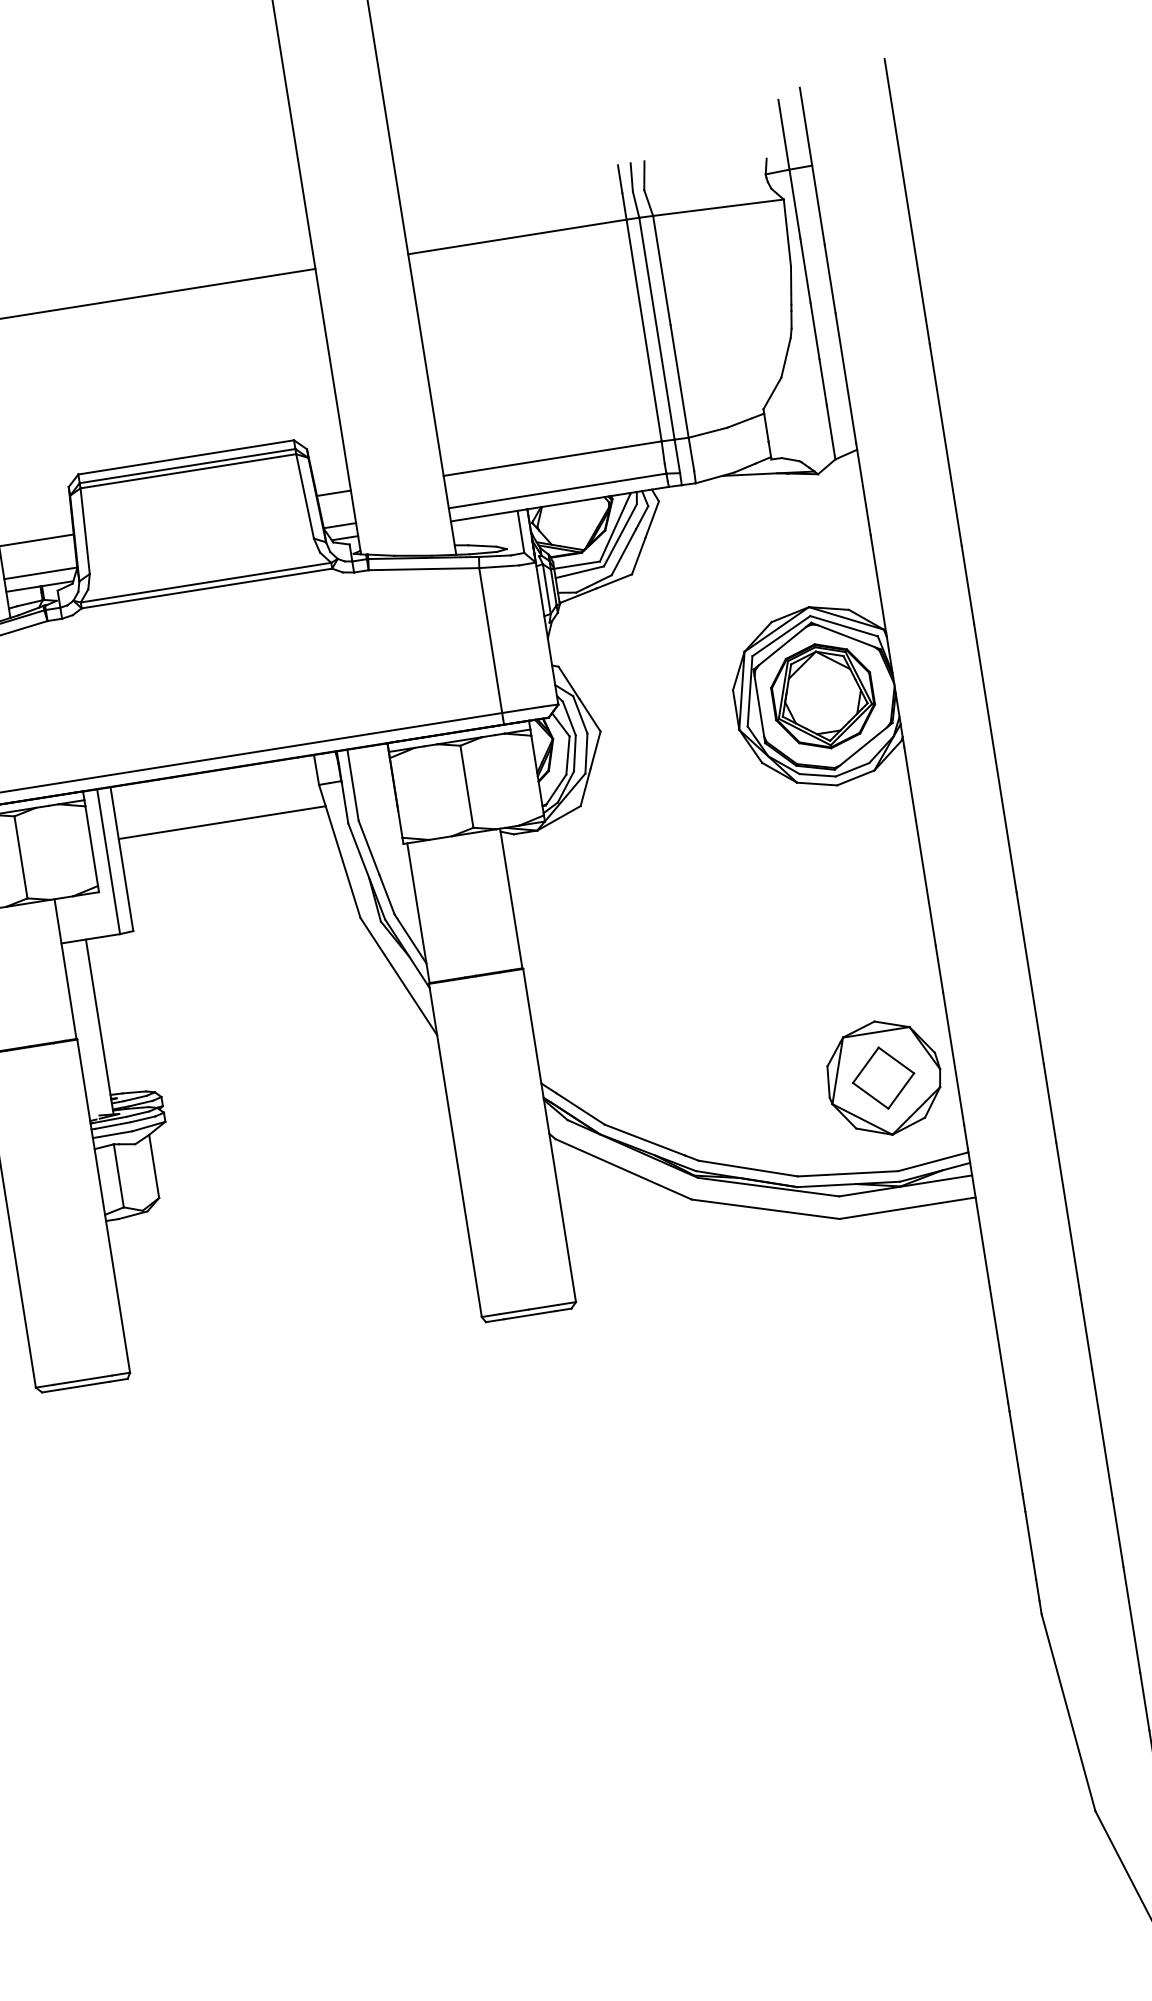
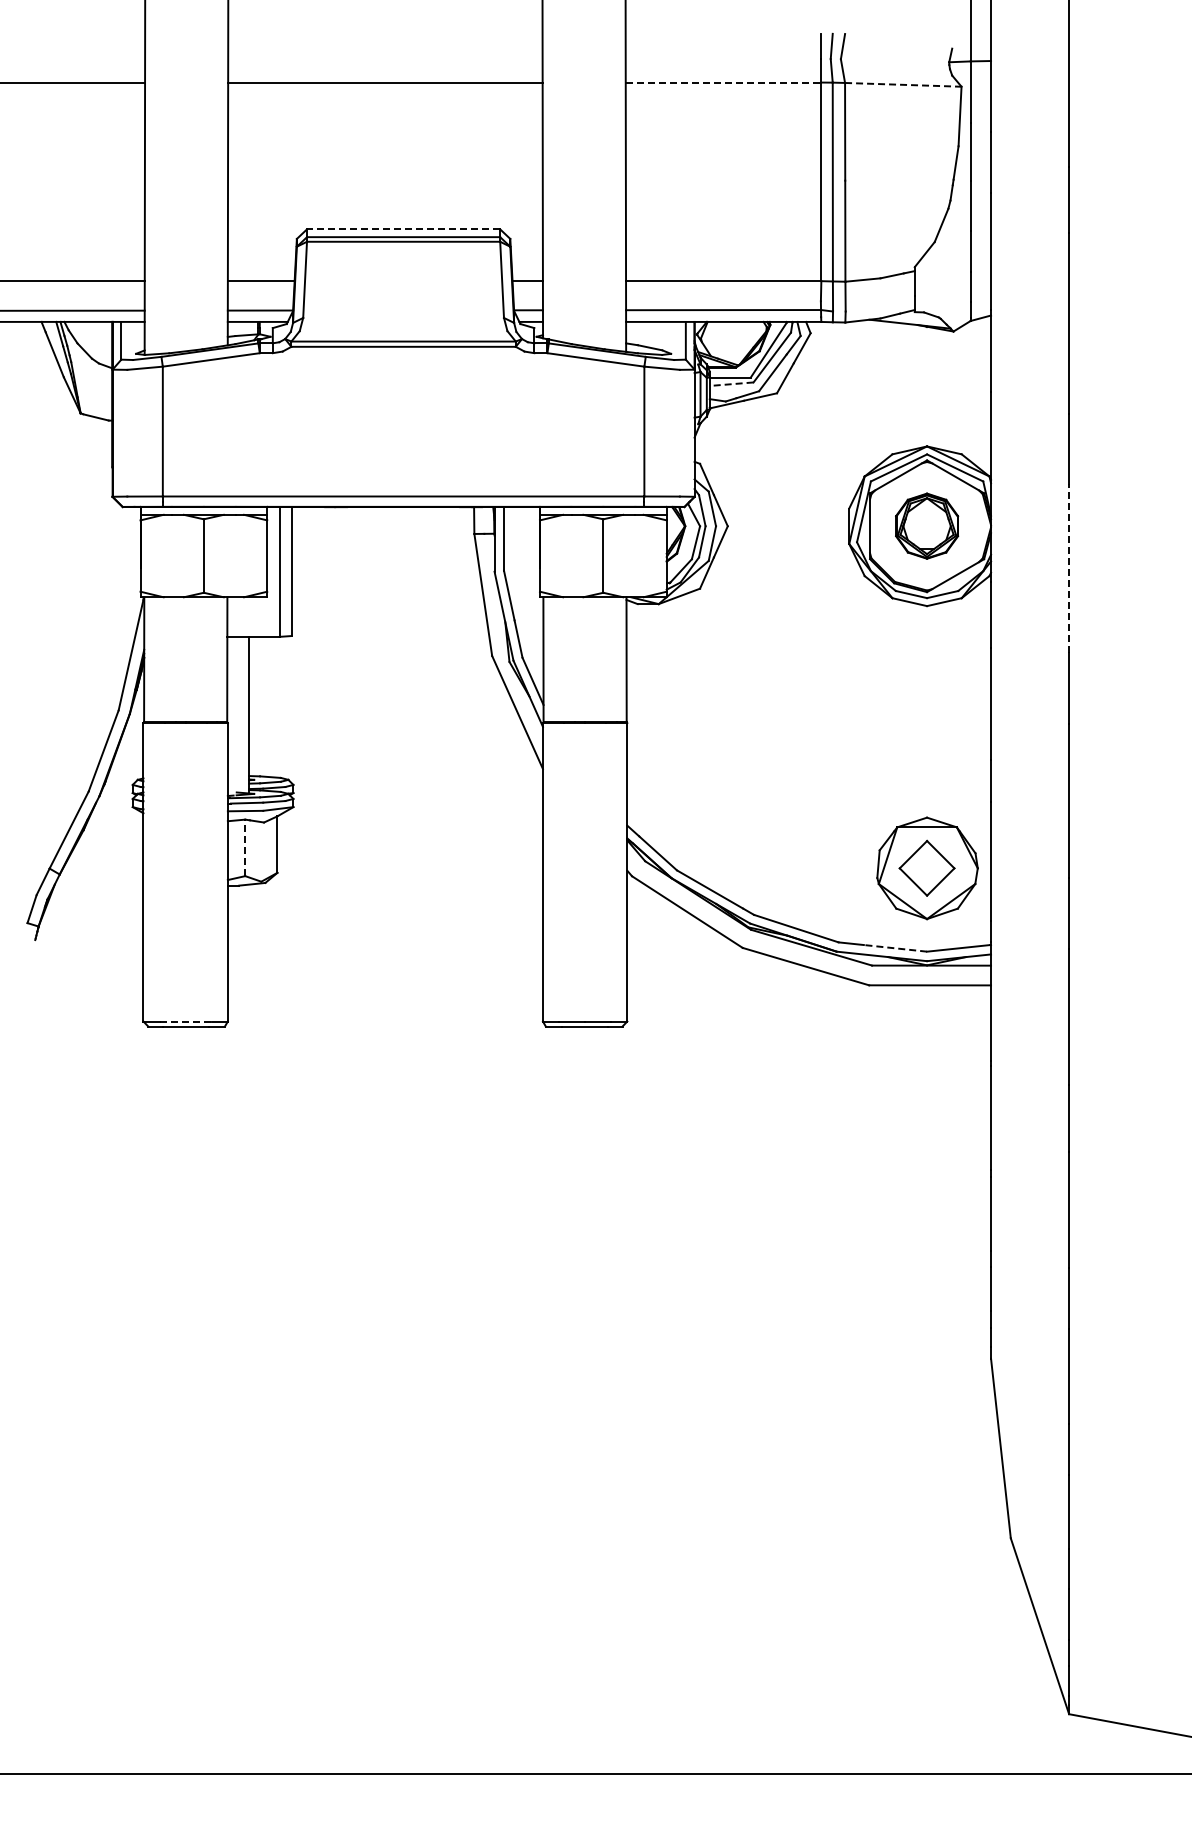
line: (718, 207) -> (903, 84), solid -> dashed
line: (517, 236) -> (723, 82), solid -> dashed
line: (186, 457) -> (403, 229), solid -> dashed
line: (579, 572) -> (731, 384), solid -> dashed
part: (822, 695) -> (926, 525), size x0.7
line: (989, 717) -> (1069, 567), solid -> dashed
line: (222, 822) -> (384, 553), removed
line: (862, 1173) -> (895, 948), solid -> dashed
line: (119, 1175) -> (245, 847), solid -> dashed
line: (83, 1380) -> (186, 1021), solid -> dashed

